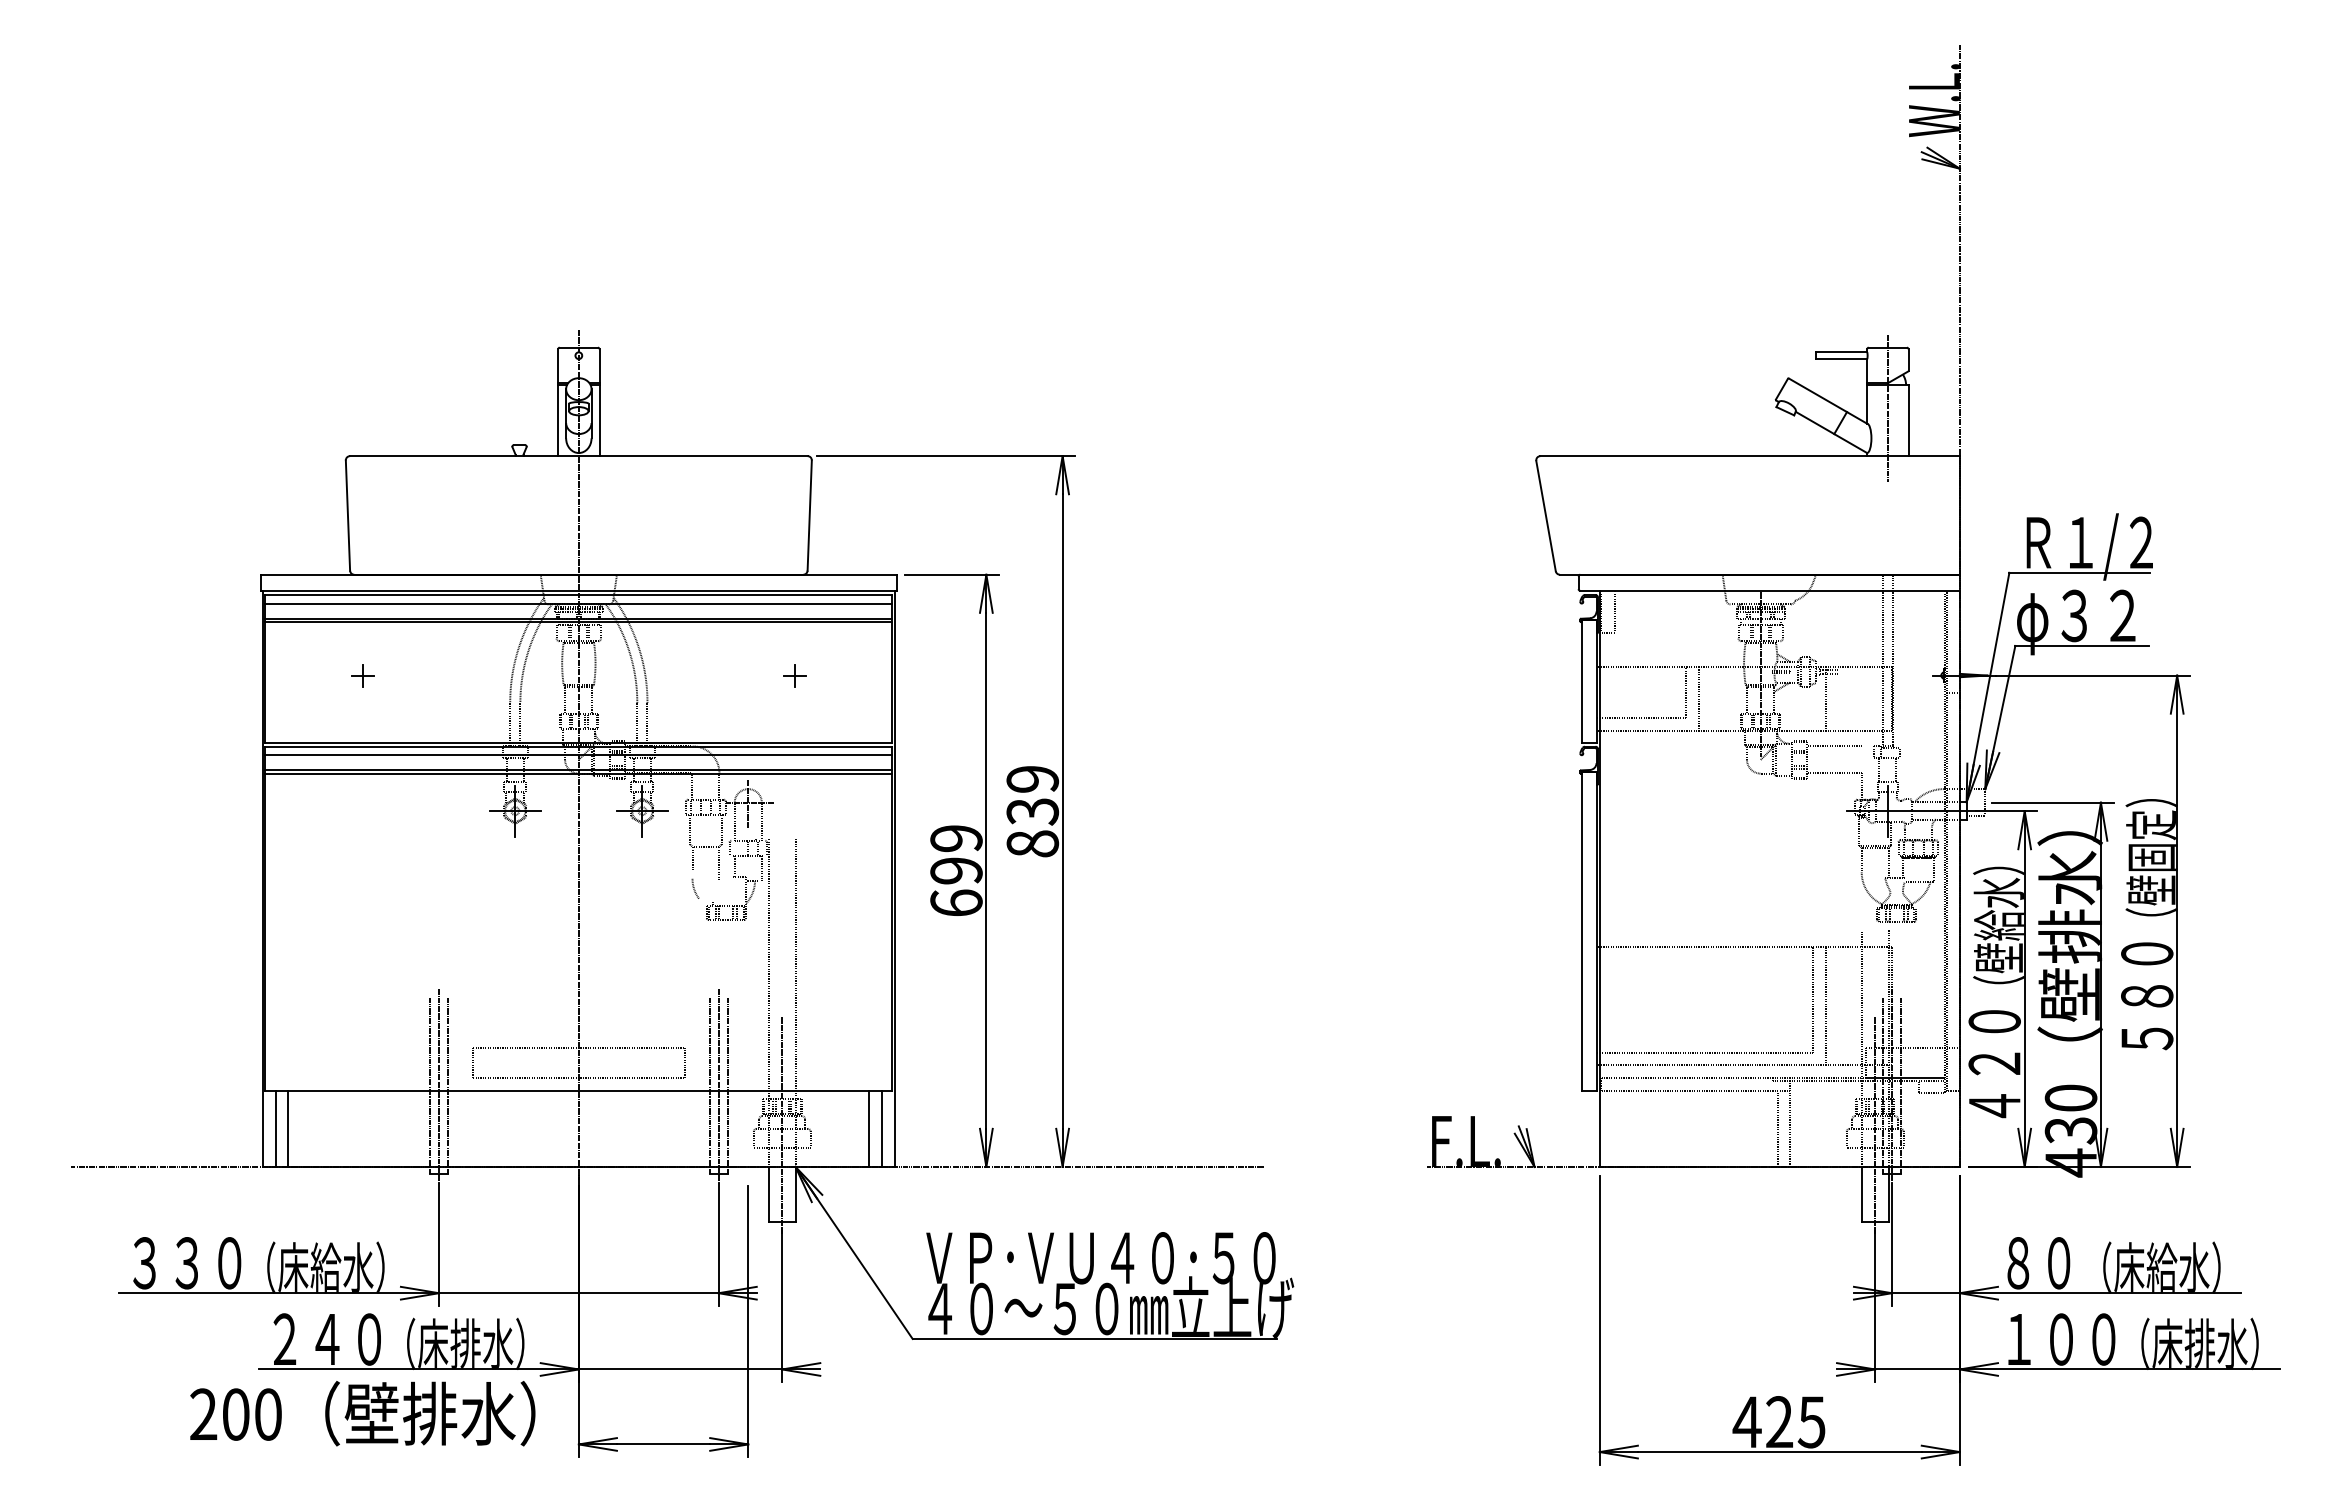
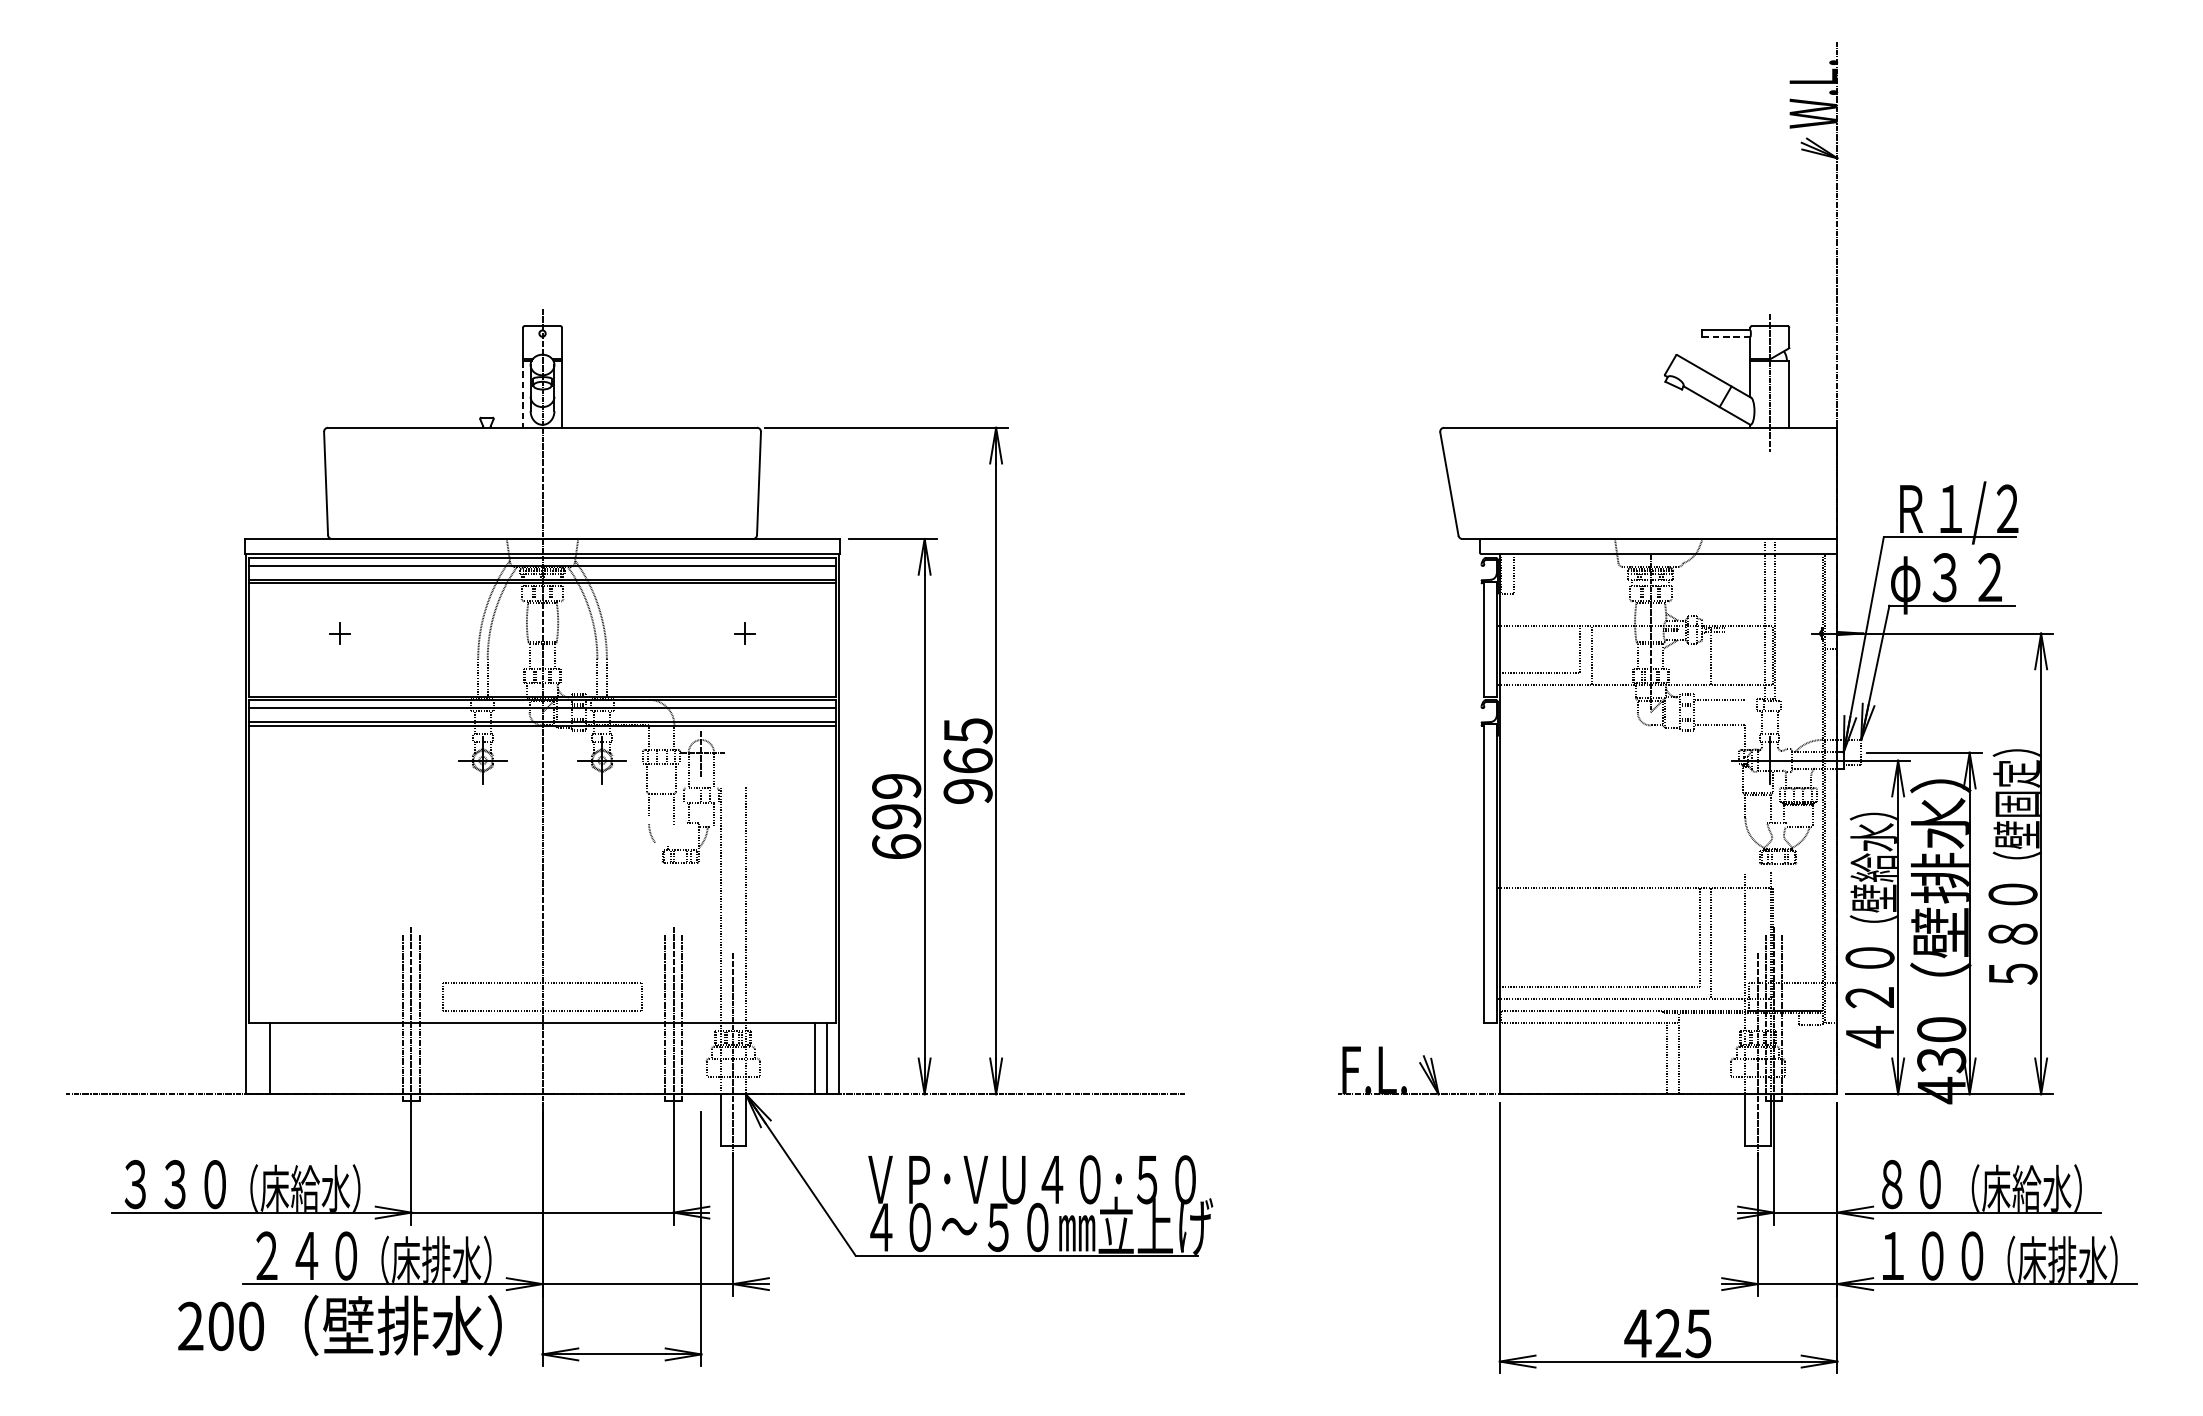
line: (1841, 359) -> (1726, 337), solid -> dashed
line: (558, 420) -> (523, 394), solid -> dashed
text: (1032, 811) -> (967, 760), 839 -> 965
line: (275, 1128) -> (258, 1058), removed

